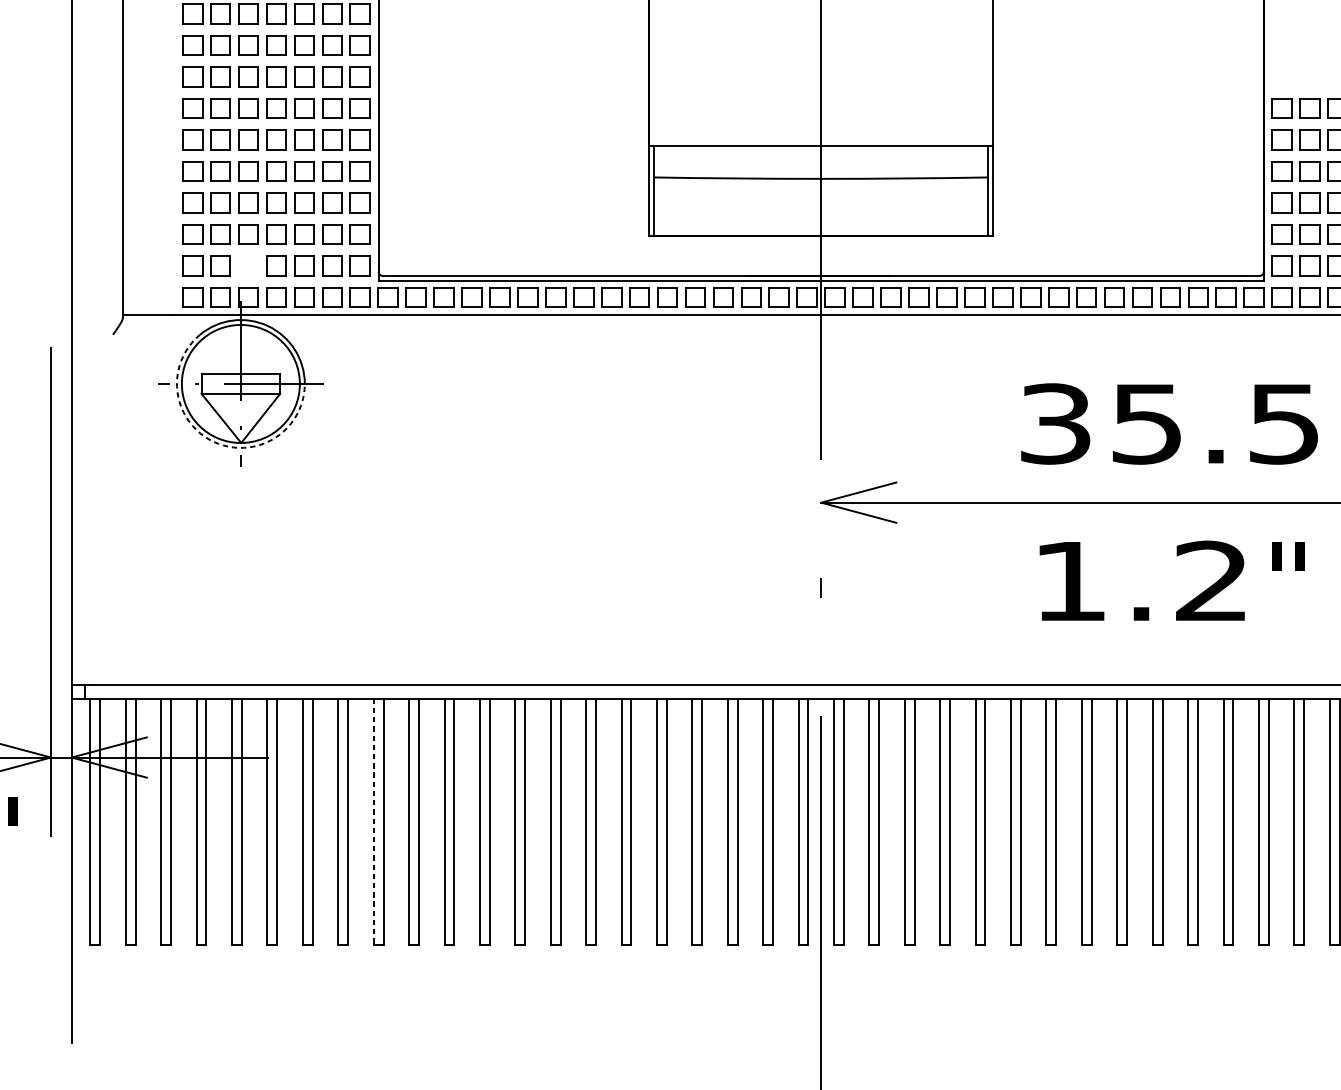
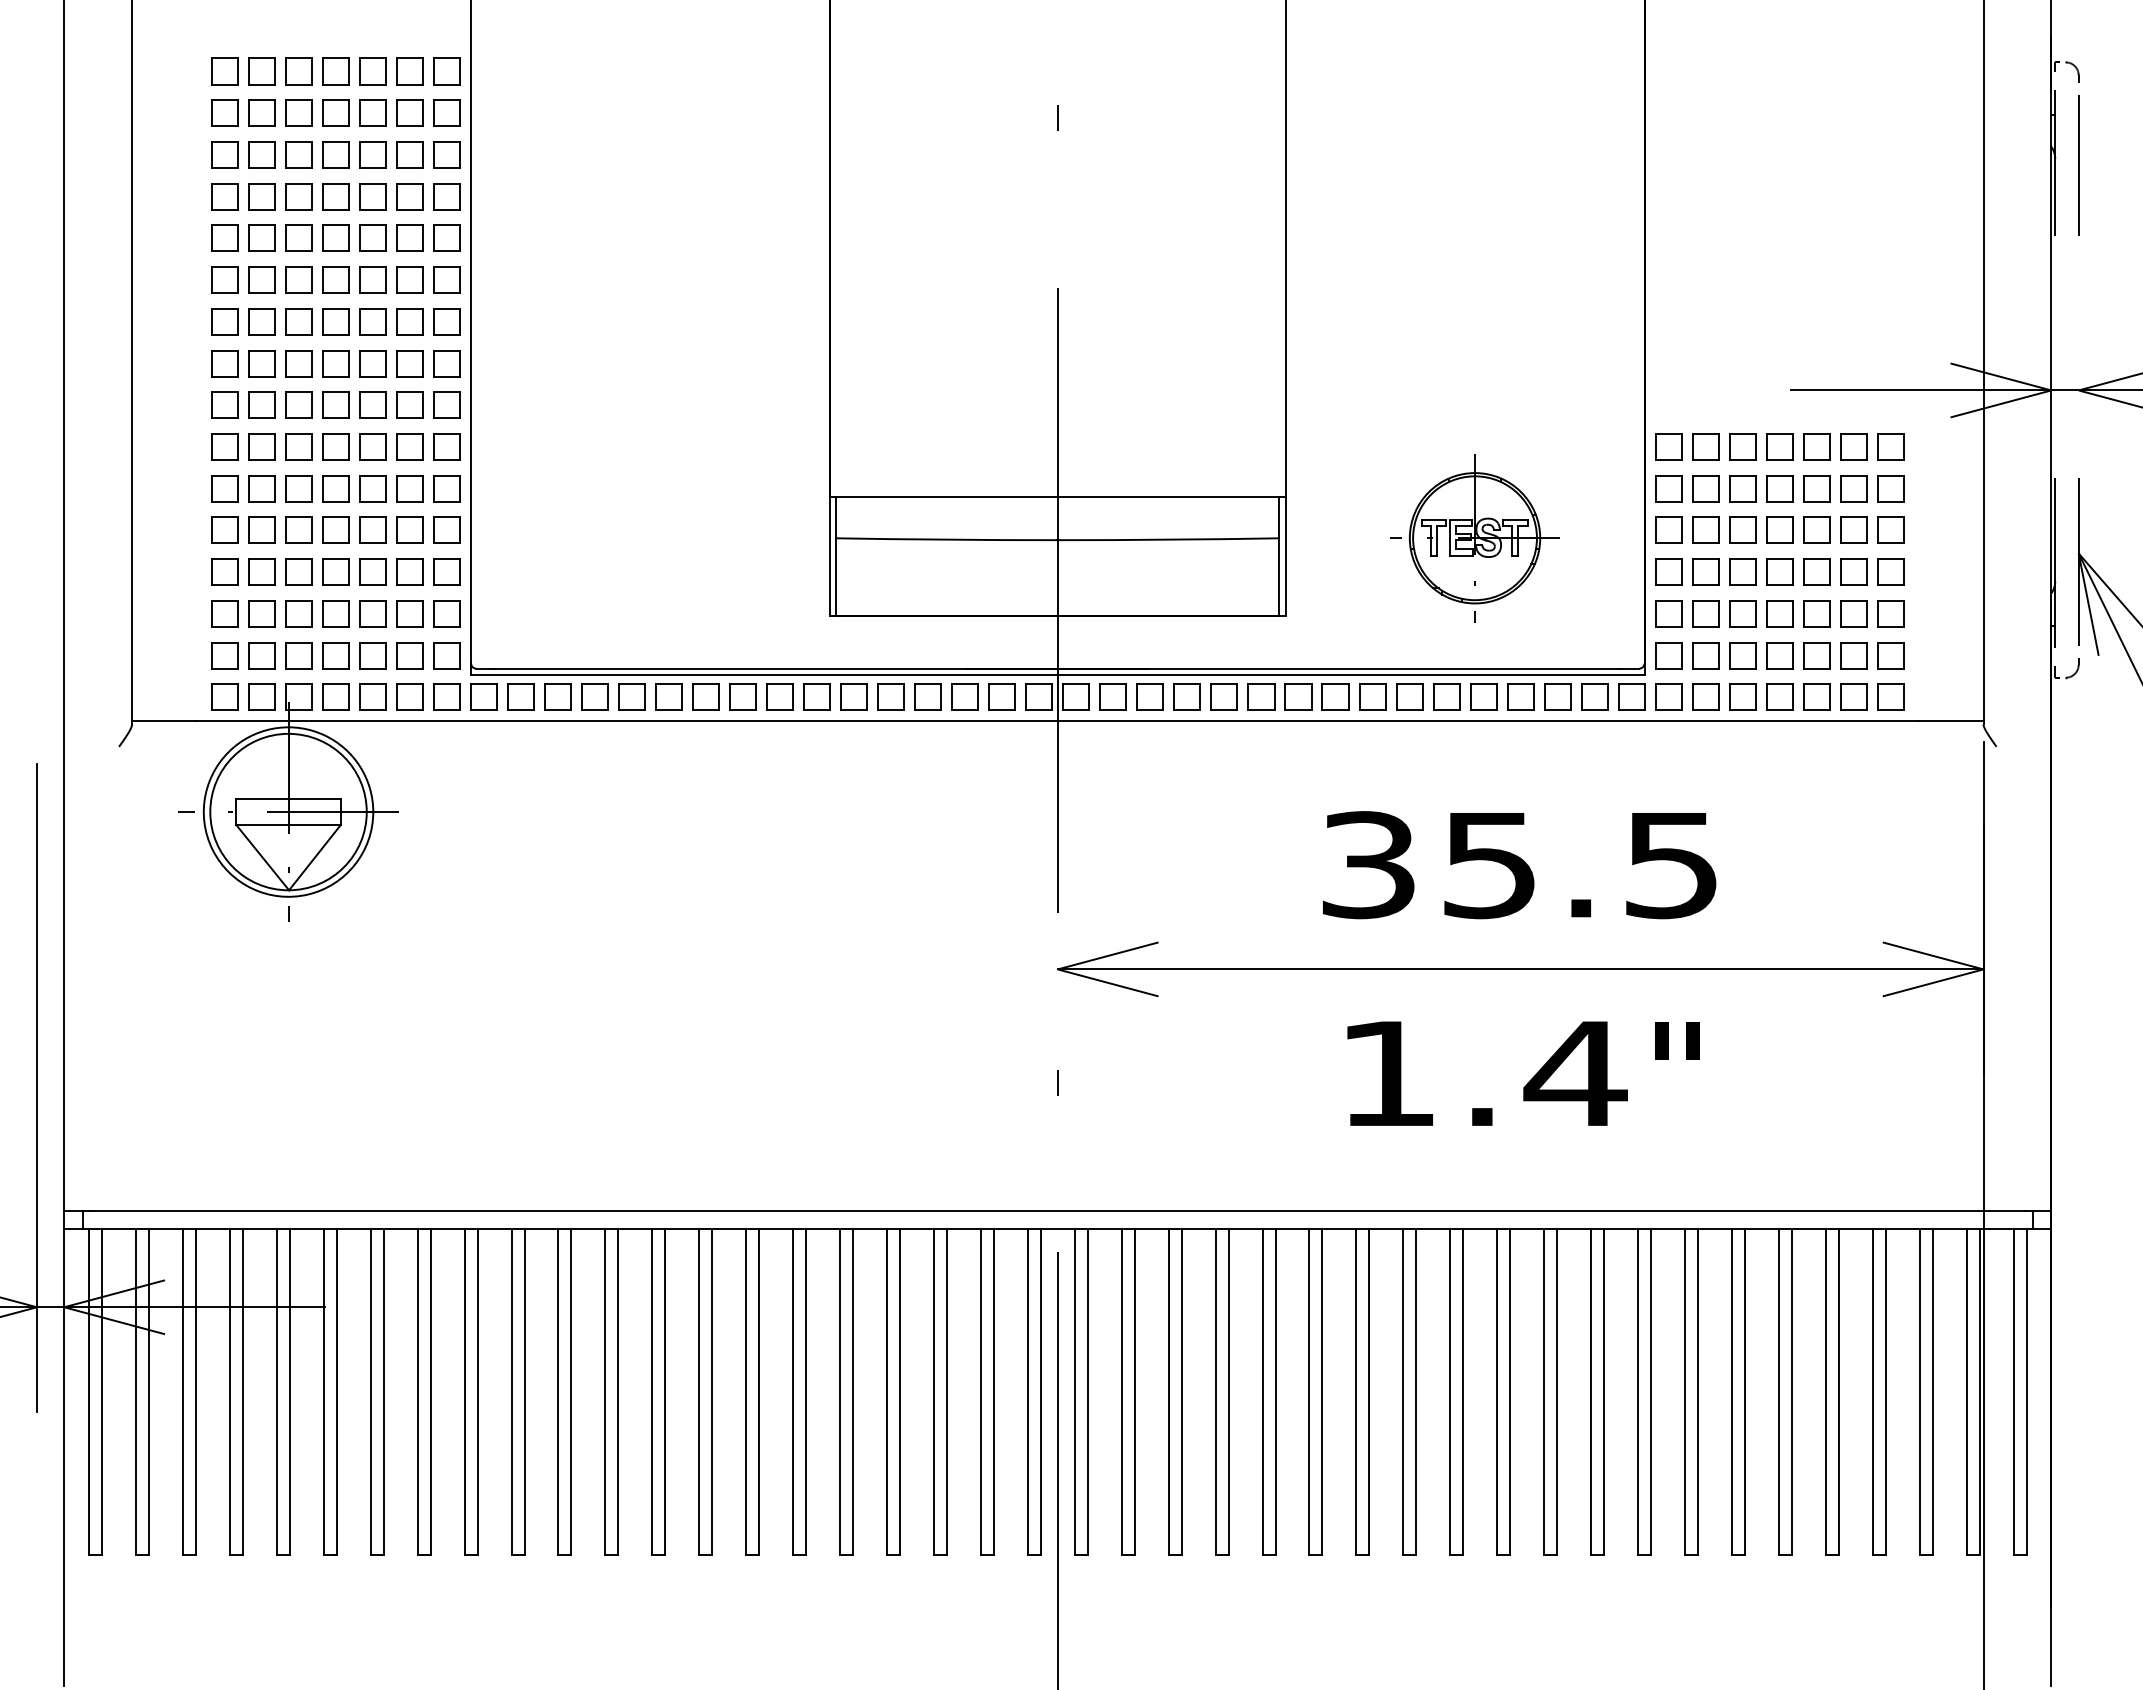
part: (1135, 177) -> (1474, 538), added
part: (248, 265) -> (298, 655), added
arc: (213, 441) -> (252, 888), dashed -> solid
text: (1211, 580) -> (1575, 1072), 1.2 -> 1.4
line: (373, 821) -> (464, 1392), dashed -> solid

